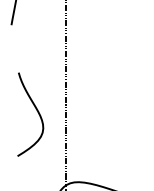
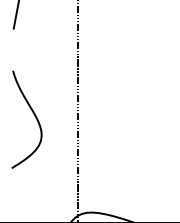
curve: (37, 111) -> (34, 116), moved

